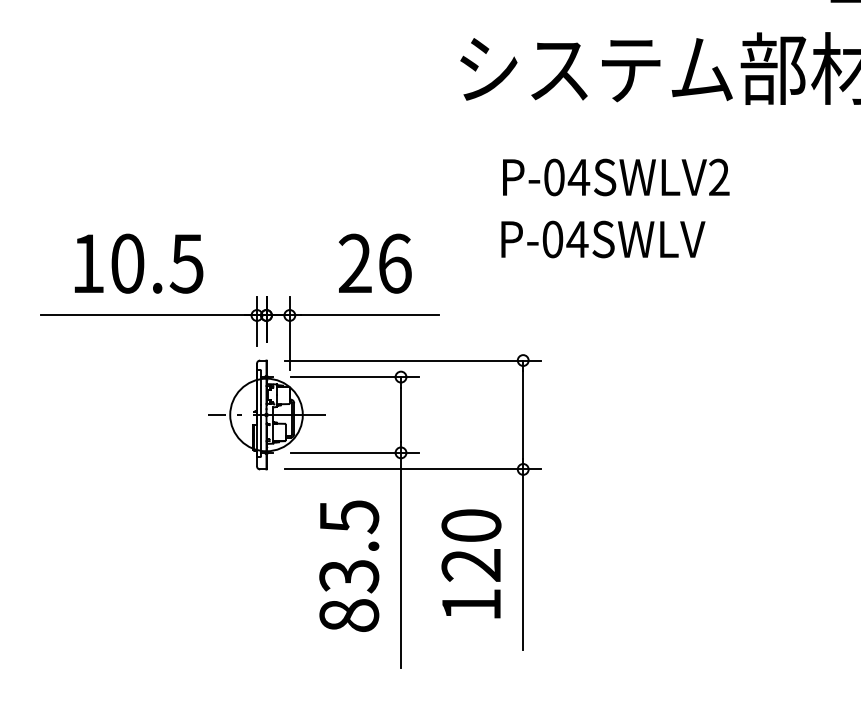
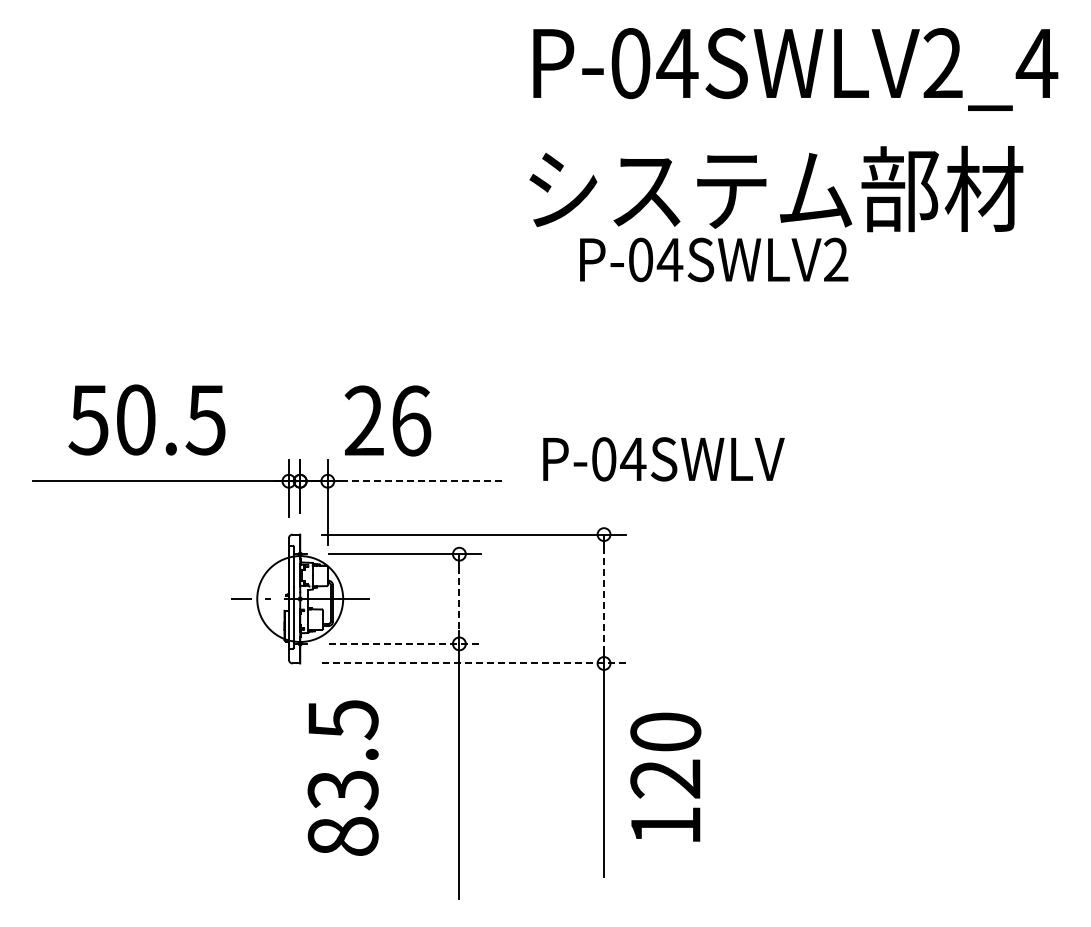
text: (616, 177) -> (714, 259), moved
text: (603, 239) -> (663, 459), moved
text: (374, 263) -> (387, 420), moved
text: (87, 264) -> (88, 420), 10.5 -> 50.5
line: (369, 315) -> (422, 481), solid -> dashed
line: (401, 415) -> (459, 599), solid -> dashed
line: (523, 415) -> (604, 599), solid -> dashed
line: (354, 452) -> (404, 643), solid -> dashed
line: (412, 469) -> (473, 663), solid -> dashed
text: (471, 563) -> (665, 776), moved
text: (348, 565) -> (342, 777), moved

